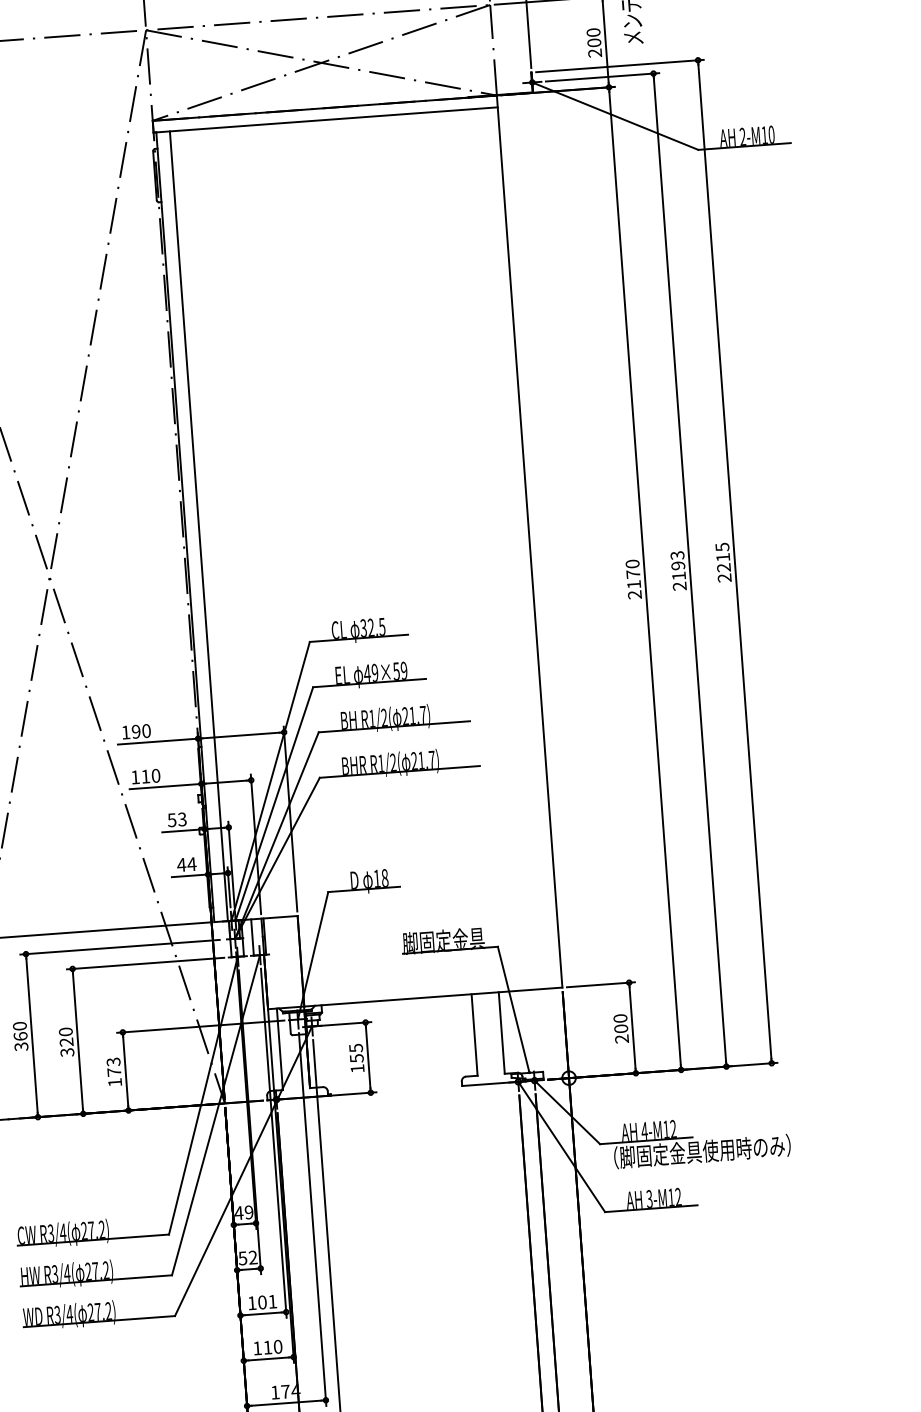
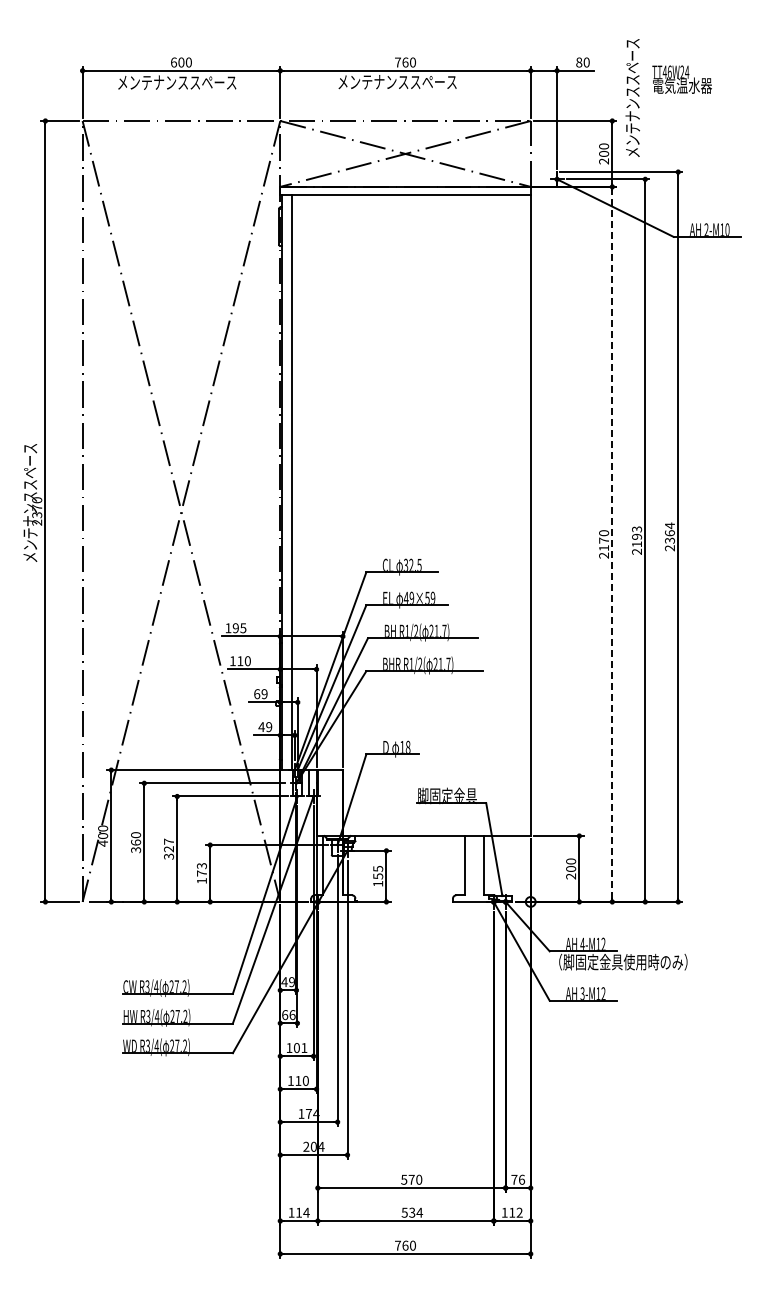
text: (722, 556) -> (669, 532), 2215 -> 2364
line: (645, 577) -> (612, 543), solid -> dashed
text: (146, 731) -> (243, 628), 190 -> 195
text: (176, 820) -> (260, 694), 53 -> 69
text: (191, 864) -> (268, 727), 44 -> 49
text: (66, 1031) -> (169, 841), 320 -> 327
text: (247, 1258) -> (288, 1015), 52 -> 66

